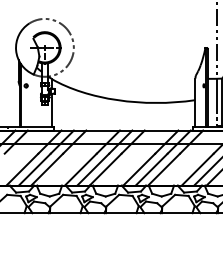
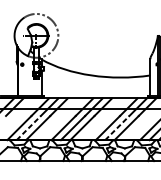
line: (34, 169) -> (28, 127), solid -> dashed
line: (151, 169) -> (117, 127), solid -> dashed

